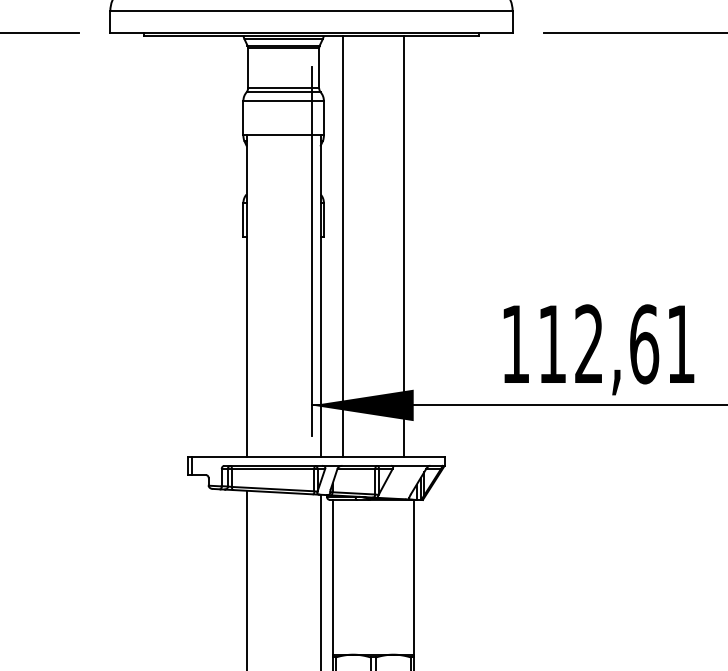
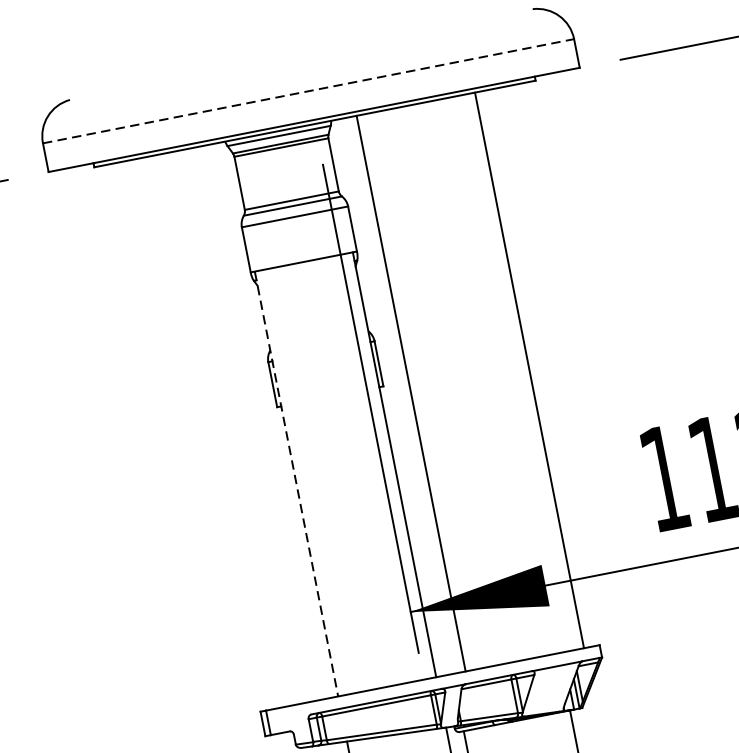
line: (312, 10) -> (309, 90), solid -> dashed
line: (403, 245) -> (529, 369), moved
line: (246, 295) -> (296, 483), solid -> dashed

